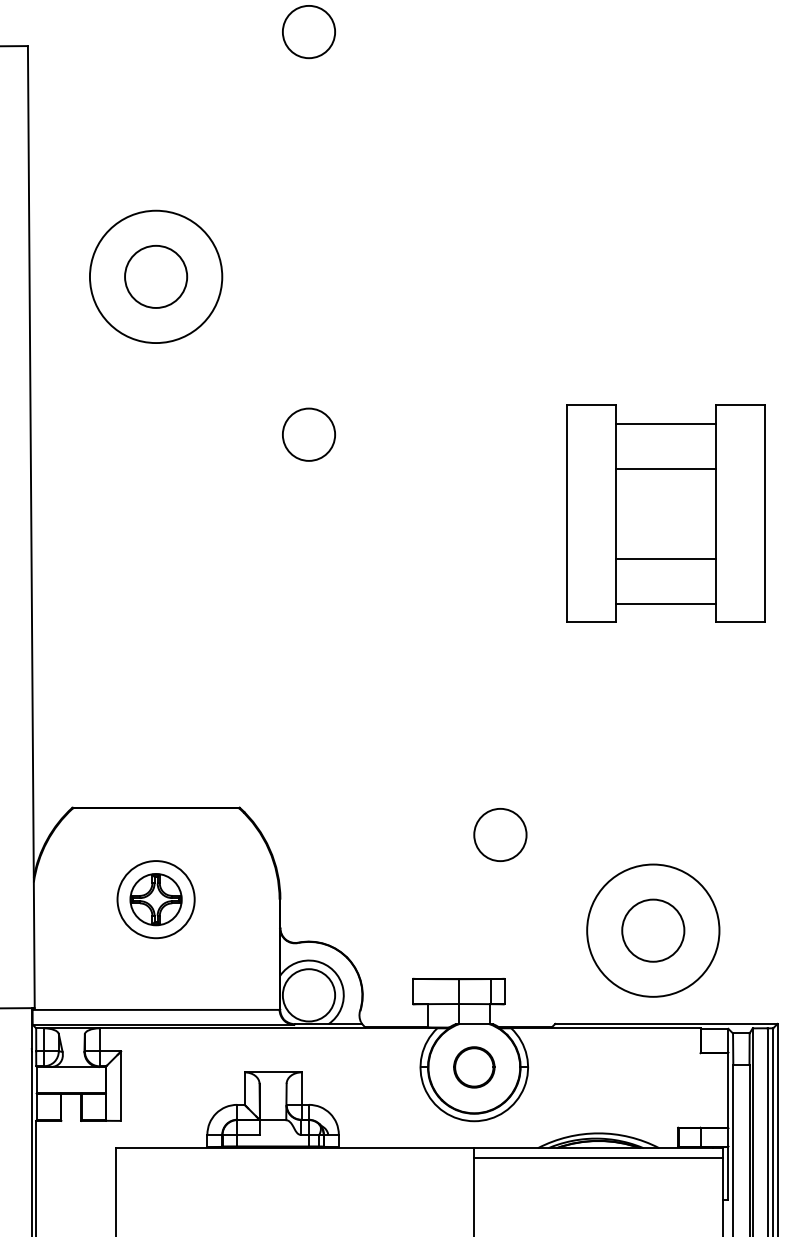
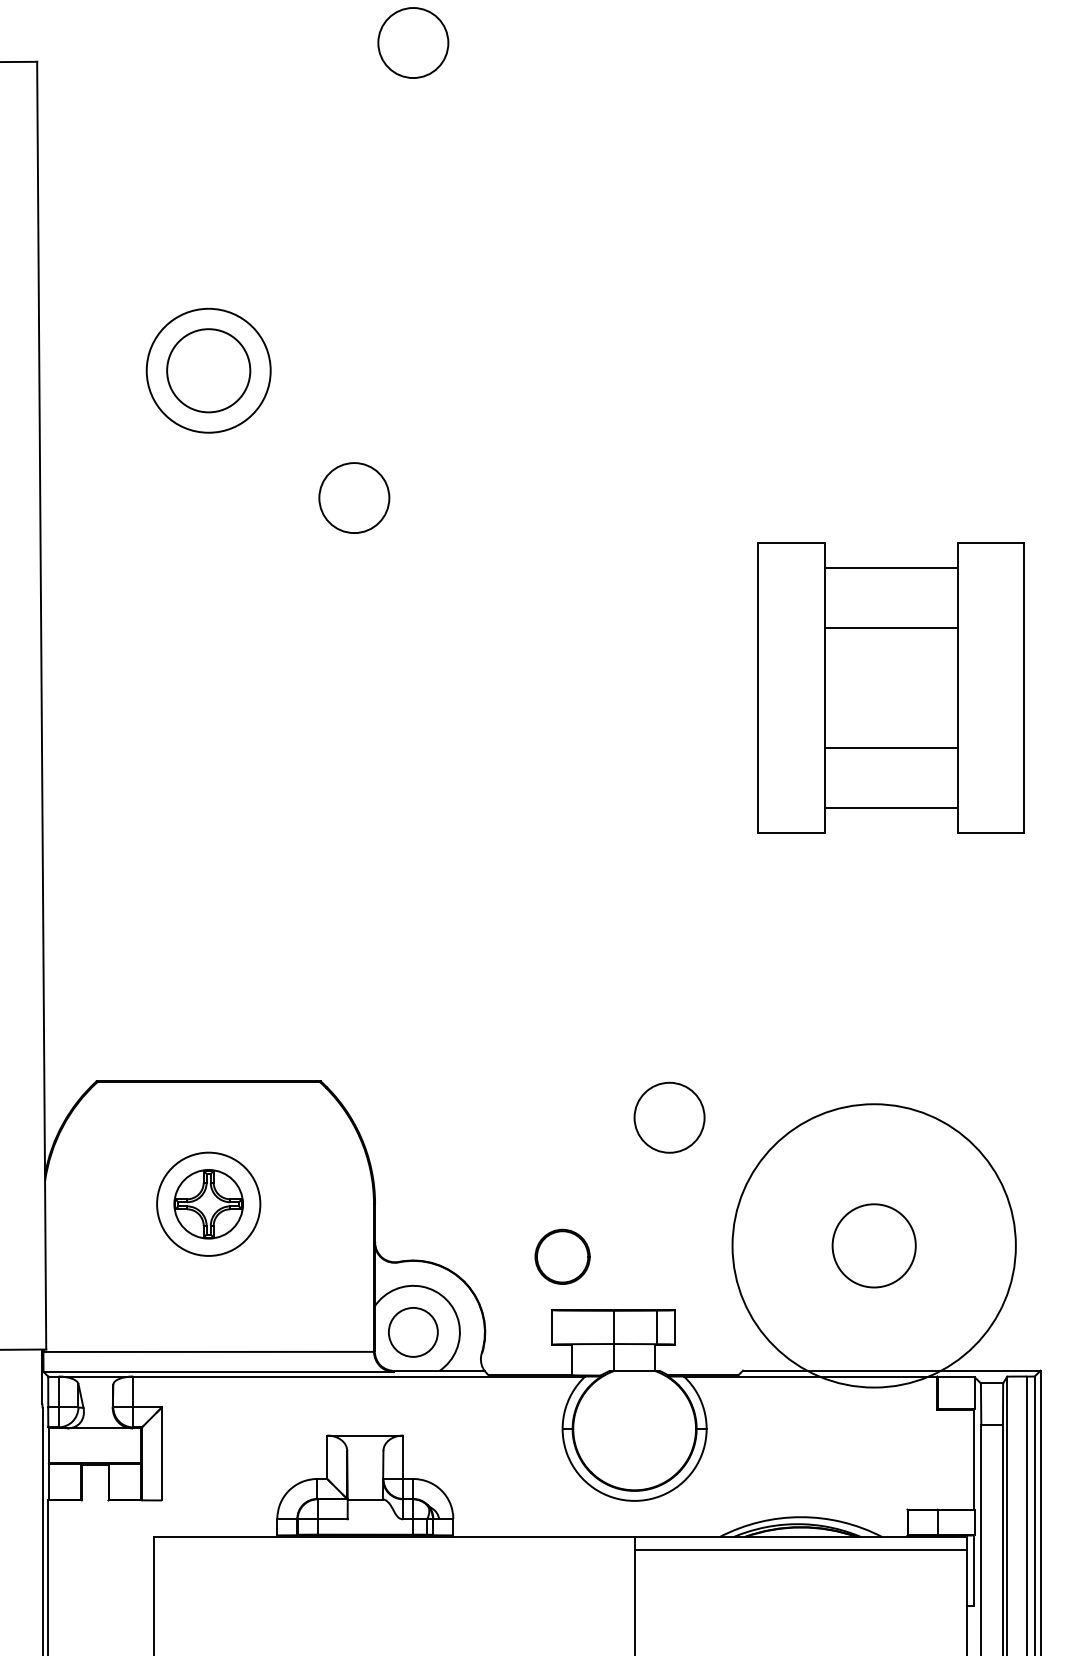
circle: (155, 276) -> (208, 370), size x0.7
circle: (309, 434) -> (354, 497), moved
circle: (652, 930) -> (873, 1245), size x1.6
circle: (309, 995) -> (413, 1332), size x0.7
part: (474, 1067) -> (562, 1256), moved

